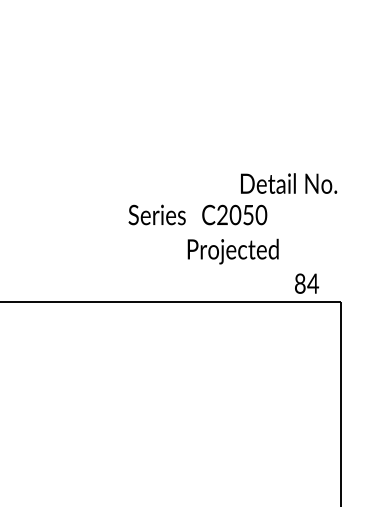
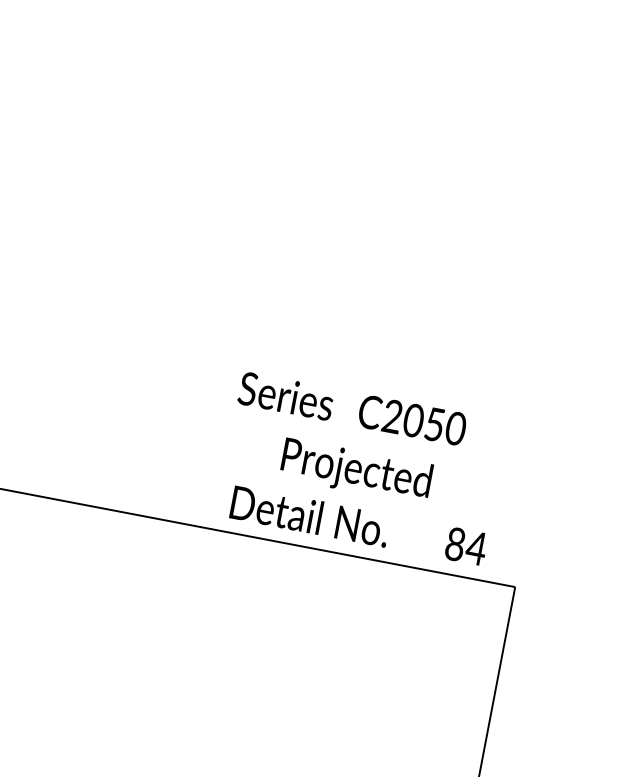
text: (289, 183) -> (311, 516), moved
text: (197, 214) -> (352, 407), moved

